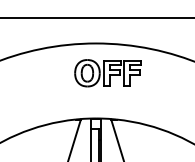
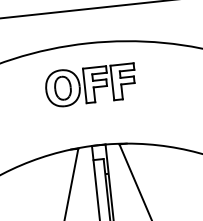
part: (107, 73) -> (90, 85), moved

